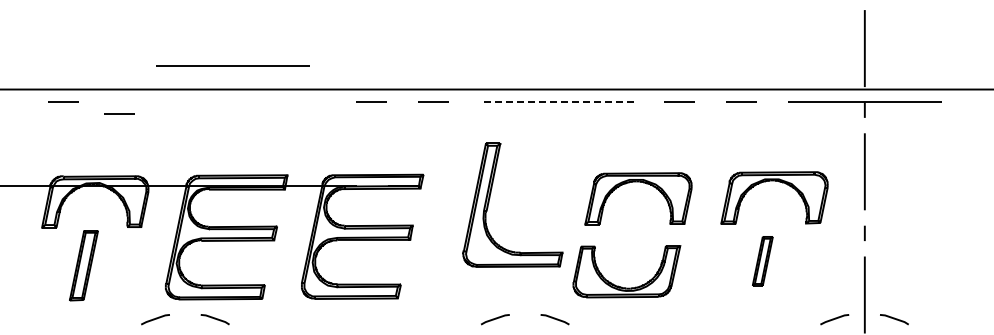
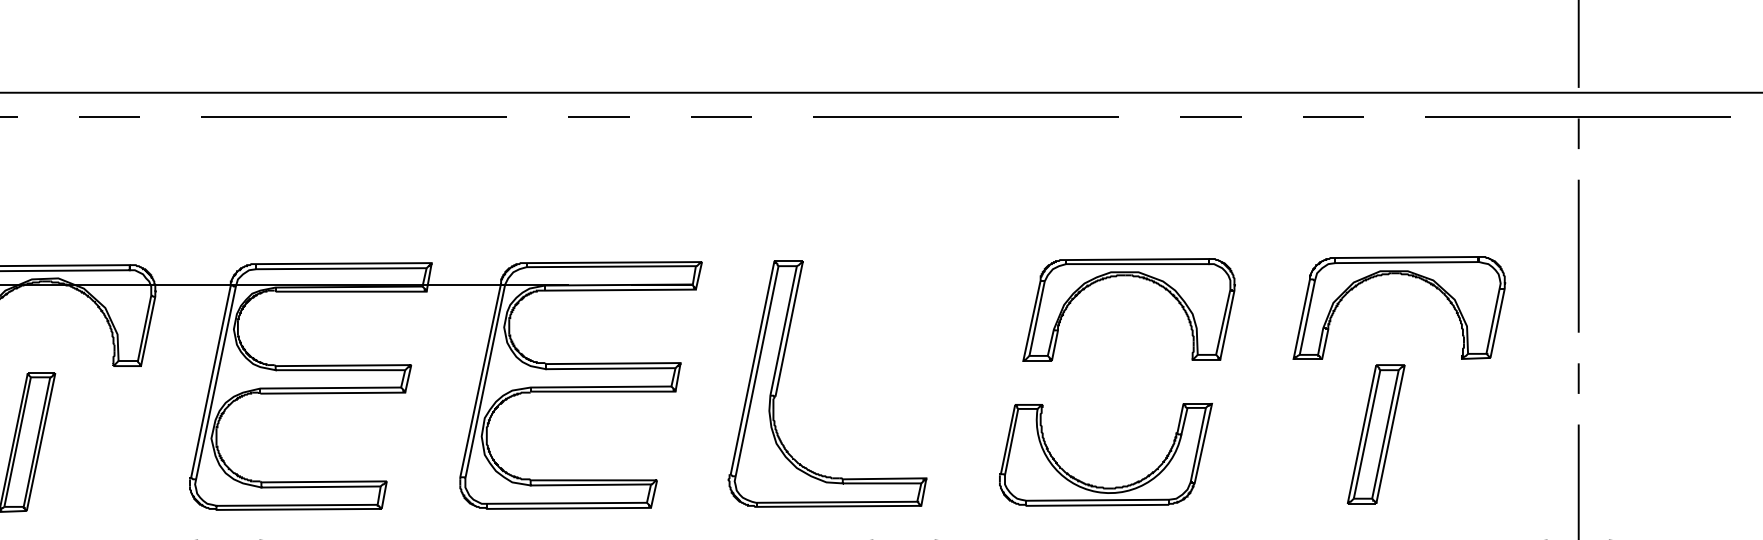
line: (232, 65) -> (354, 116), moved
line: (556, 101) -> (966, 116), dashed -> solid
line: (119, 113) -> (109, 116), moved
part: (490, 198) -> (783, 370), moved
part: (762, 260) -> (1375, 432), size x1.43

